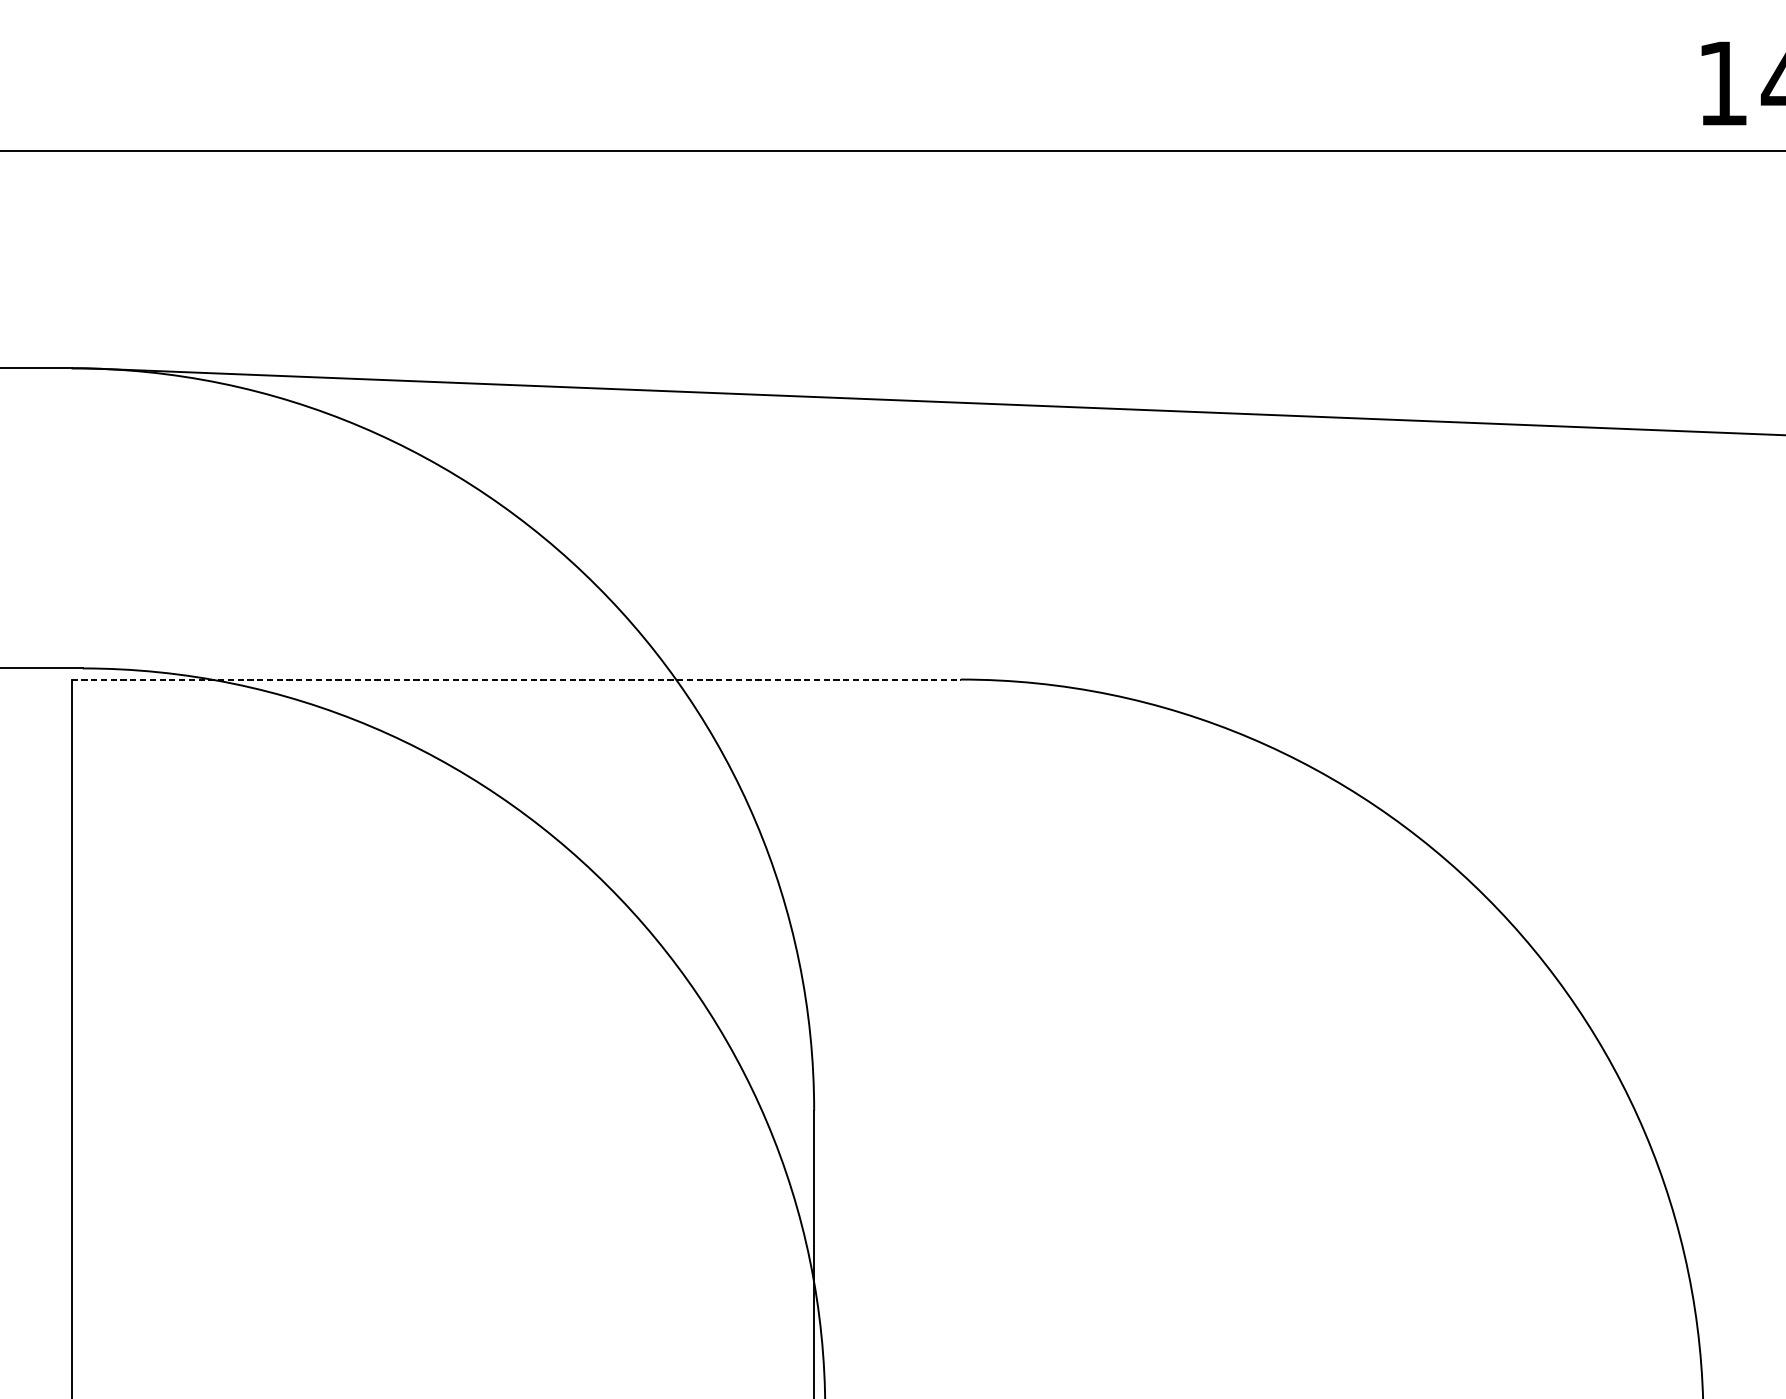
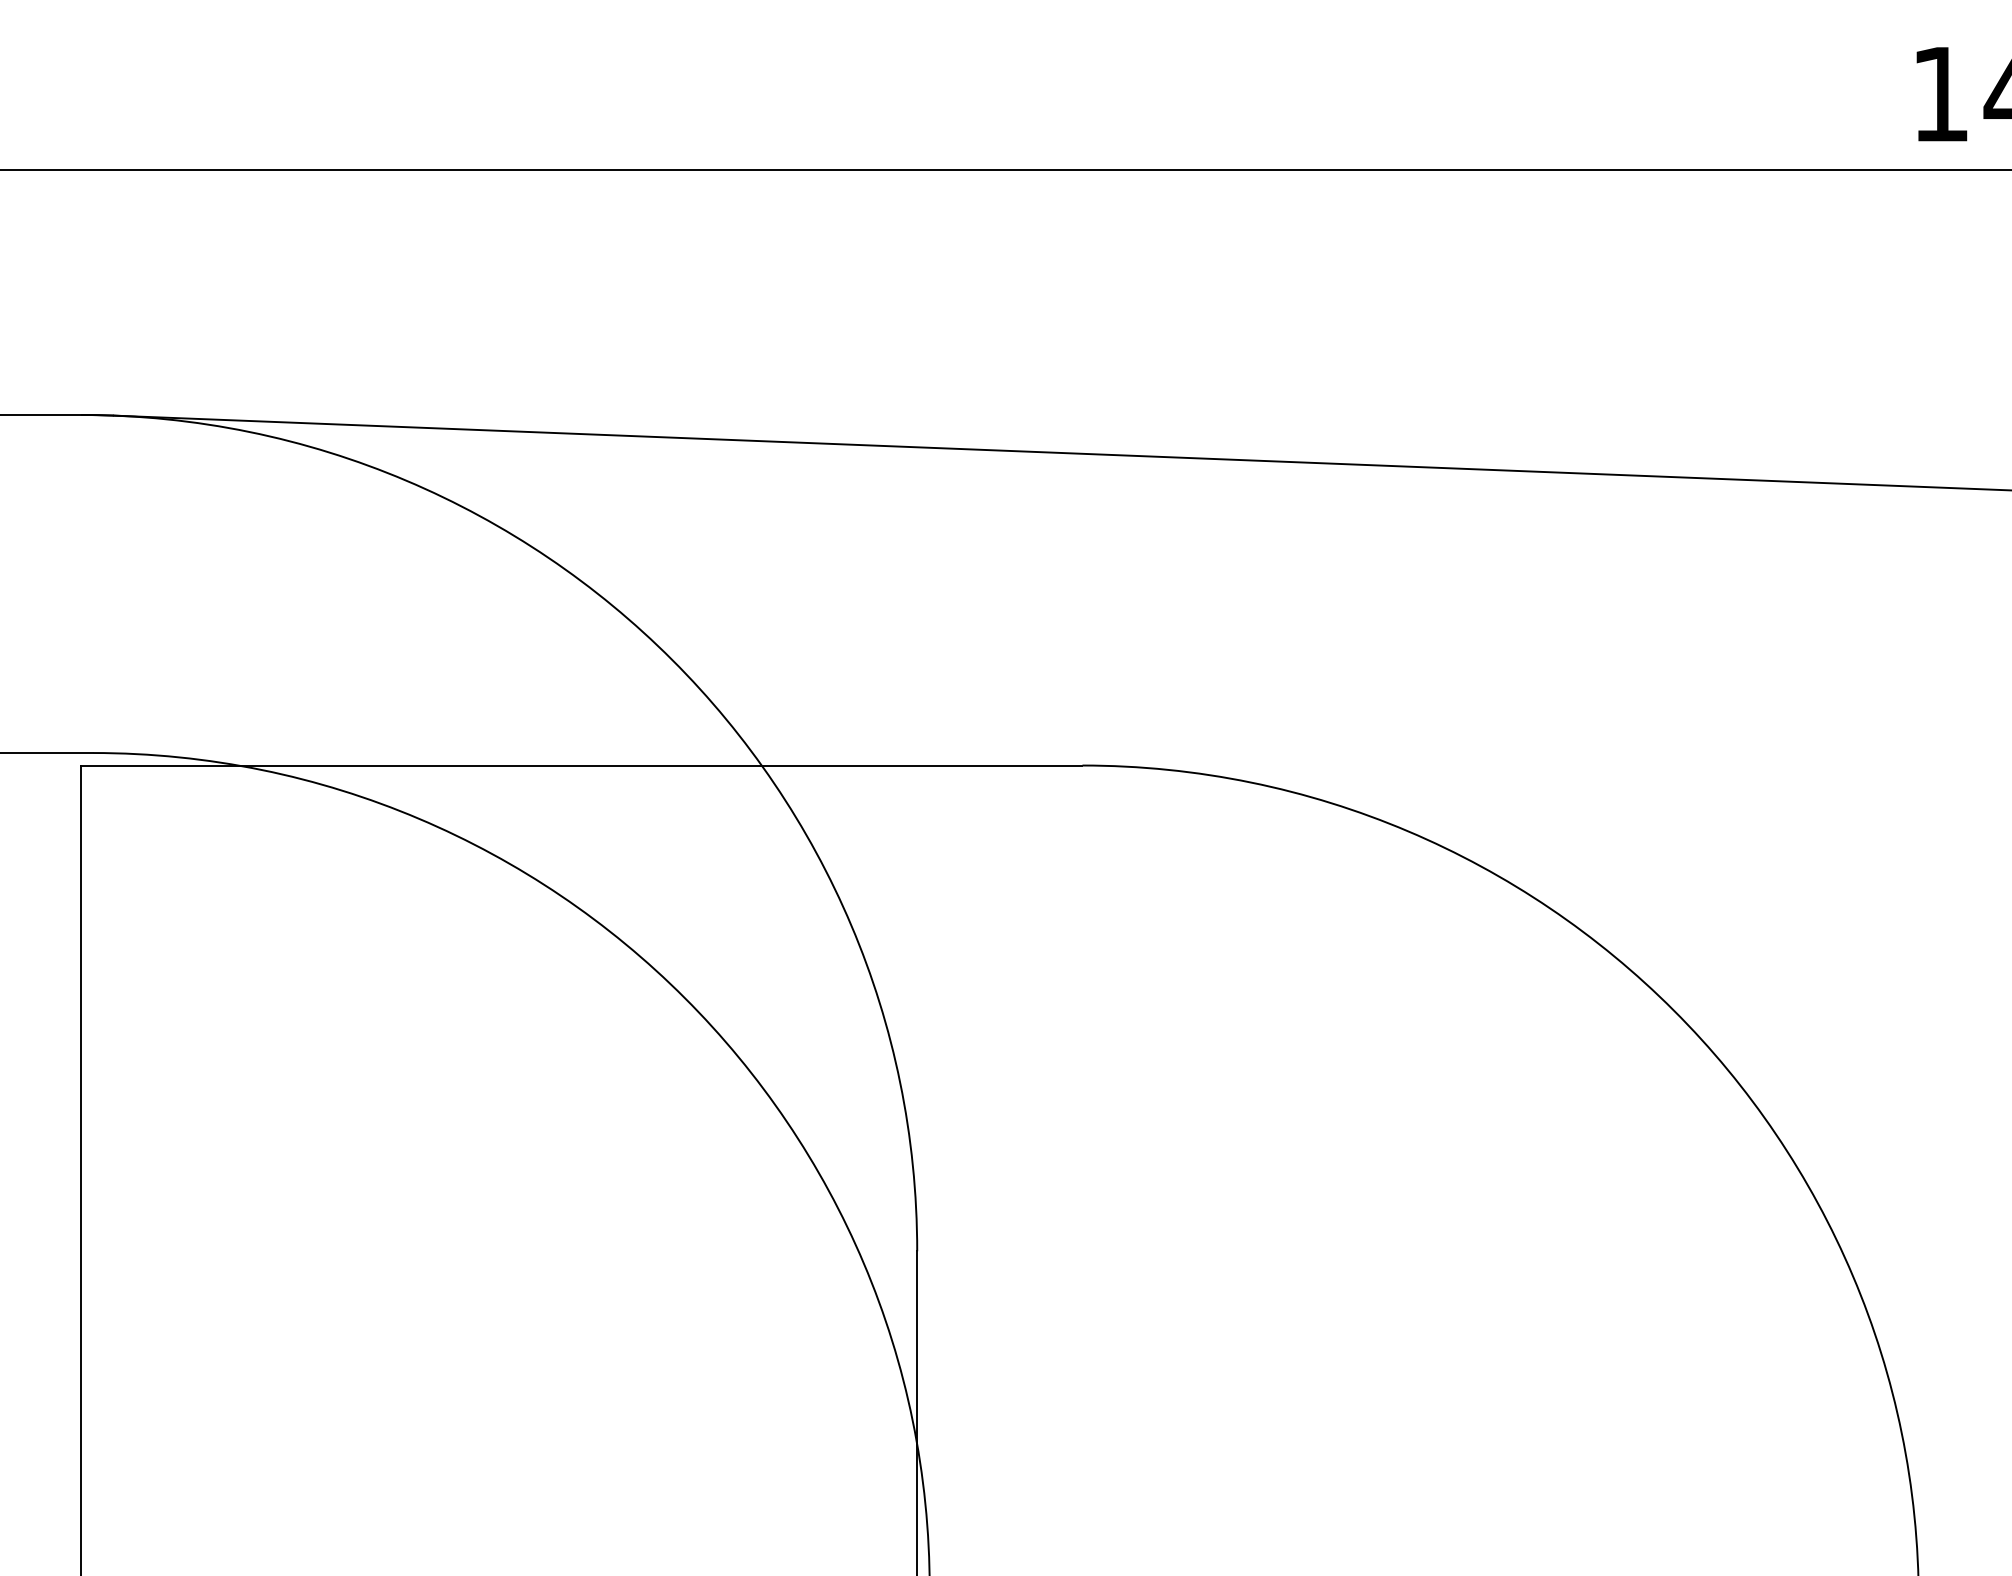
line: (516, 679) -> (581, 765), dashed -> solid

